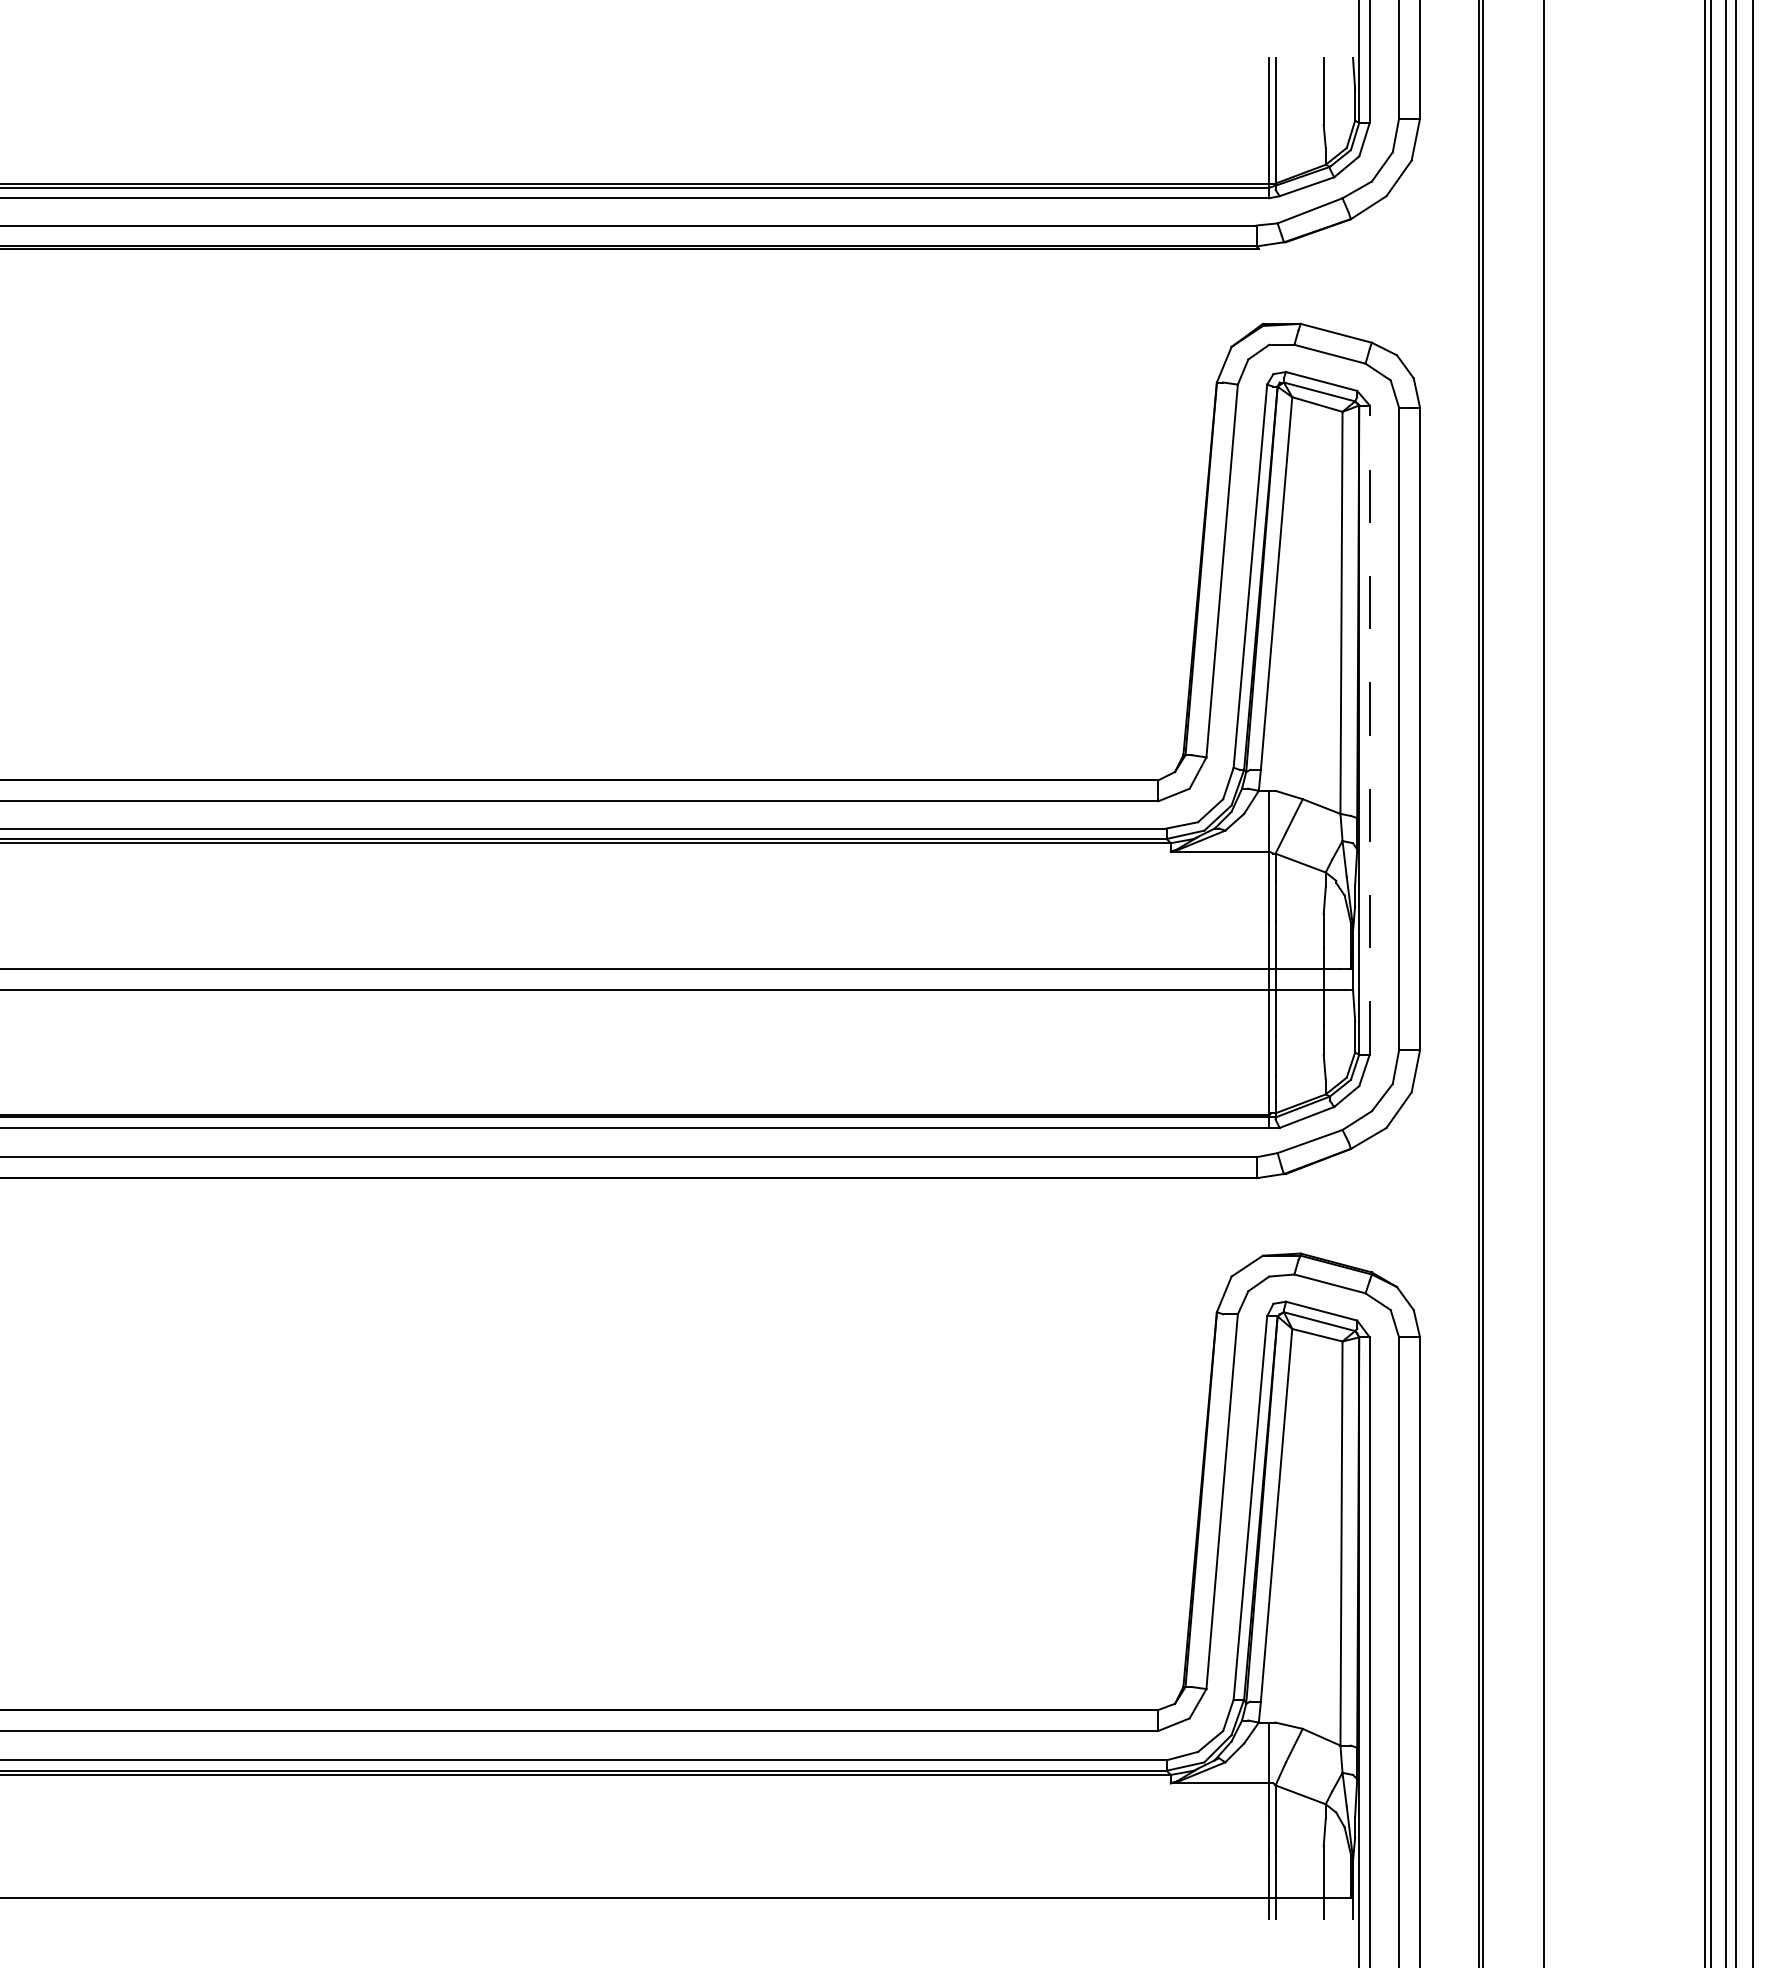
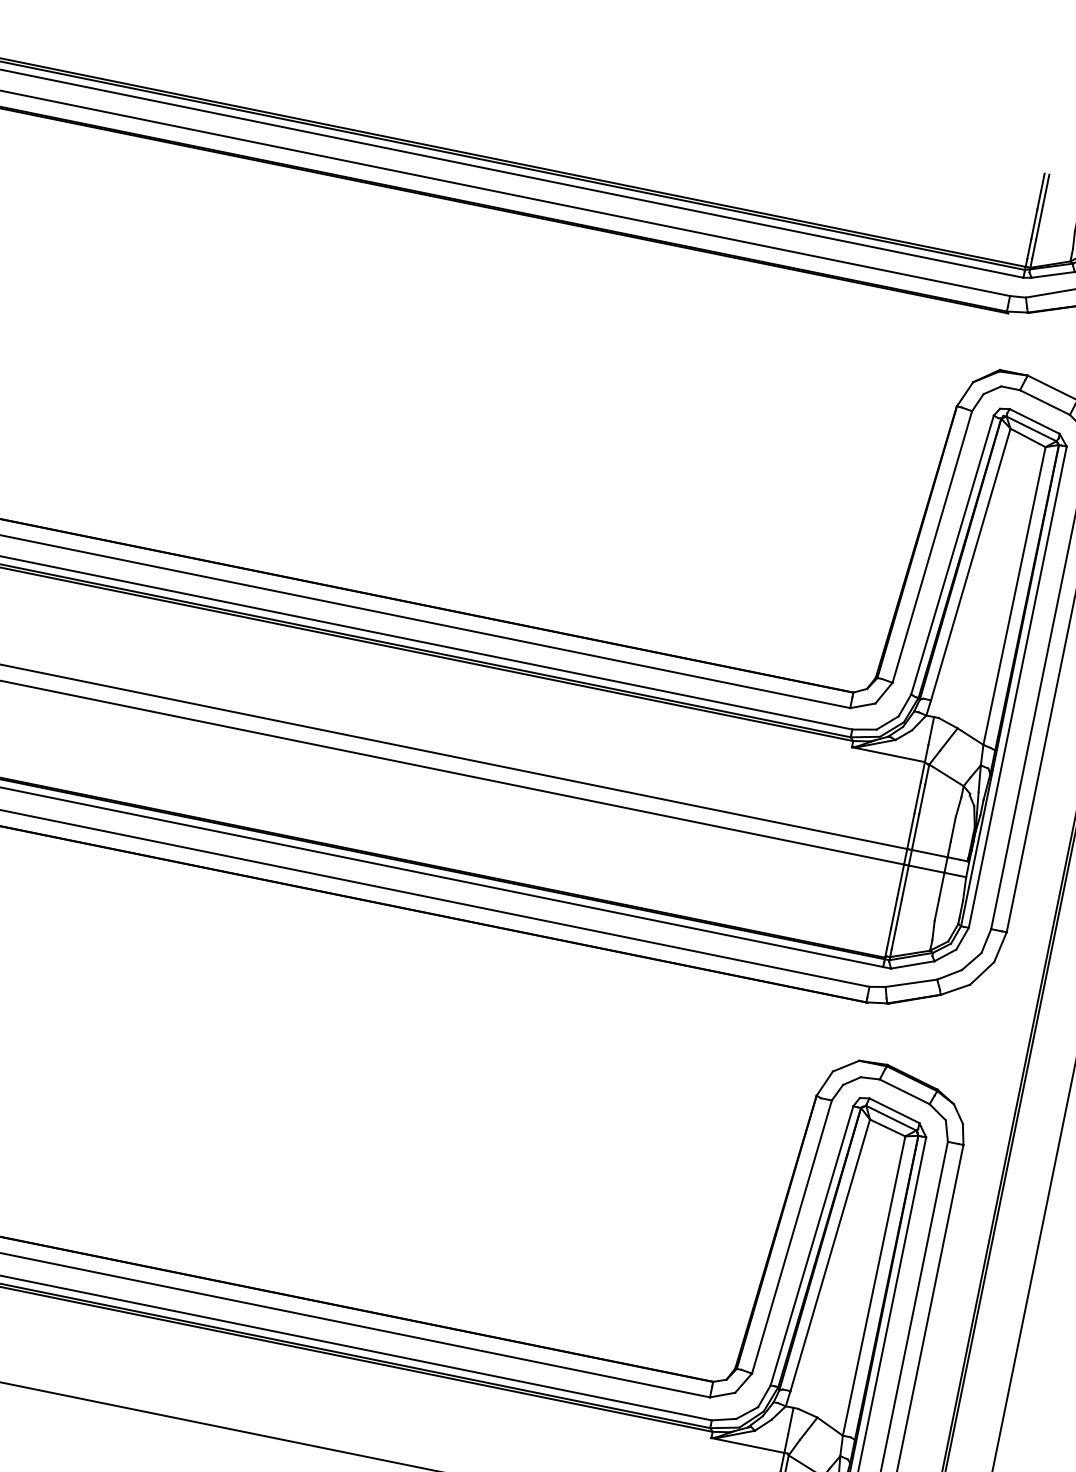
line: (1369, 730) -> (1017, 687), dashed -> solid

